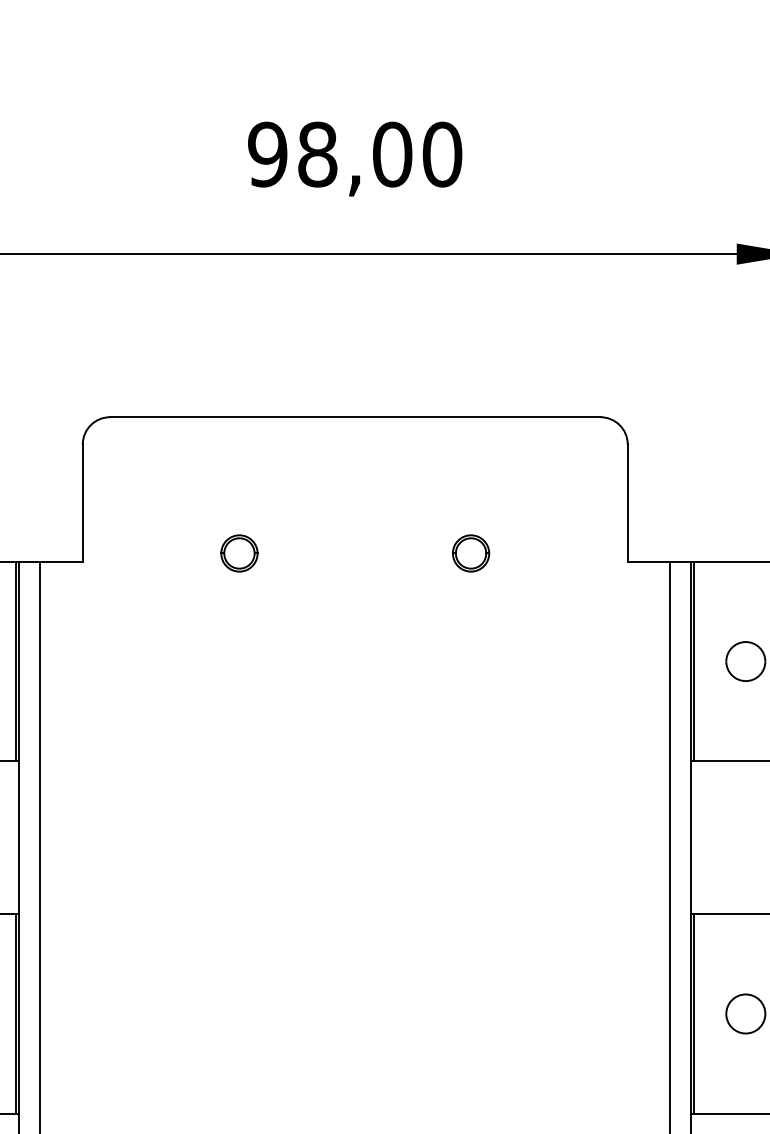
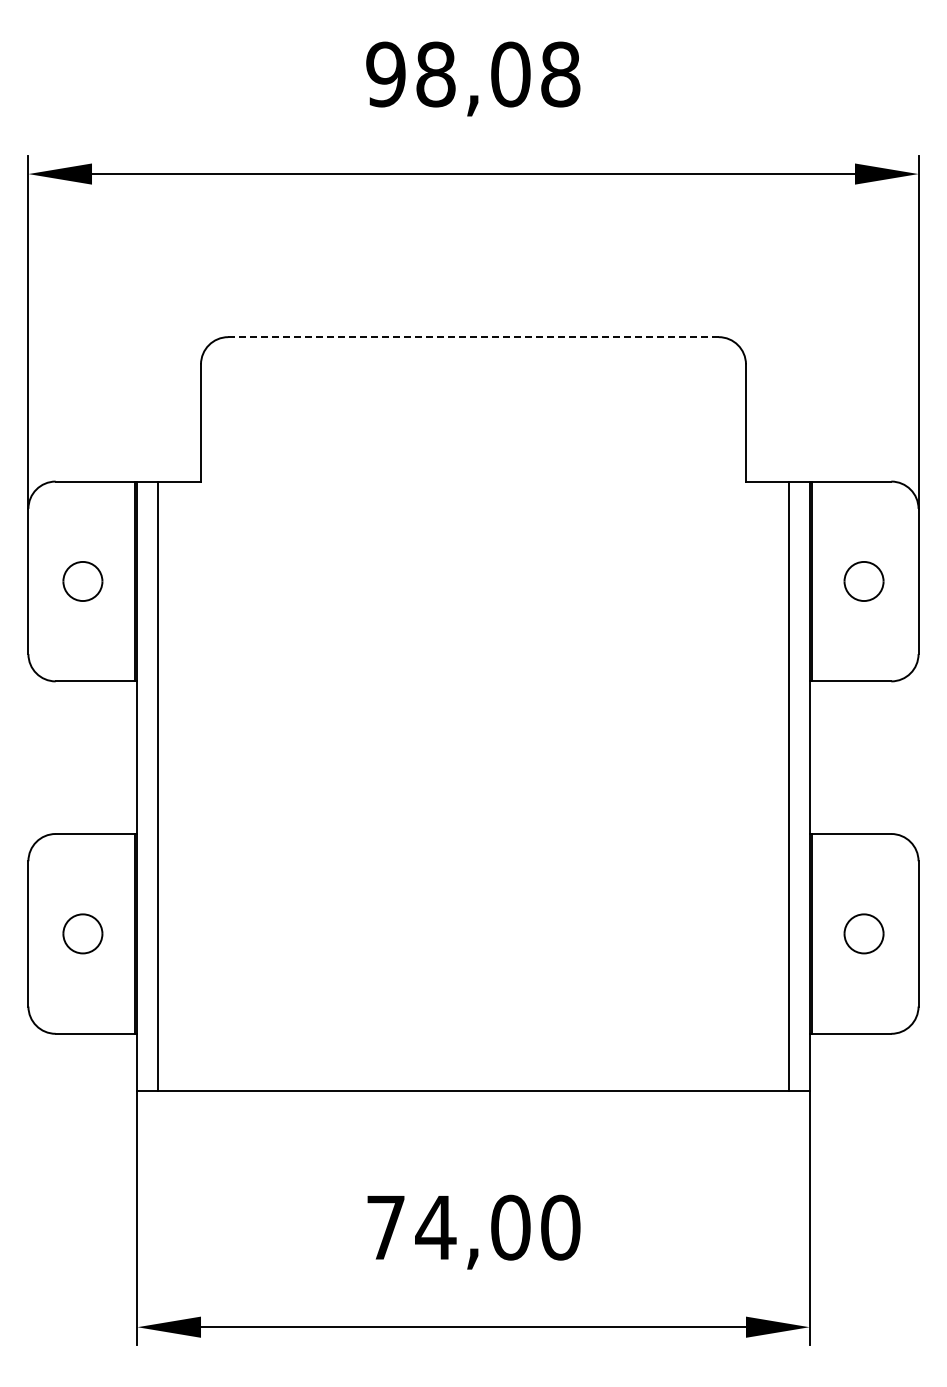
text: (442, 154) -> (560, 74), 98,00 -> 98,08
line: (355, 417) -> (473, 337), solid -> dashed
part: (239, 553) -> (357, 473), removed
part: (471, 553) -> (589, 473), removed

